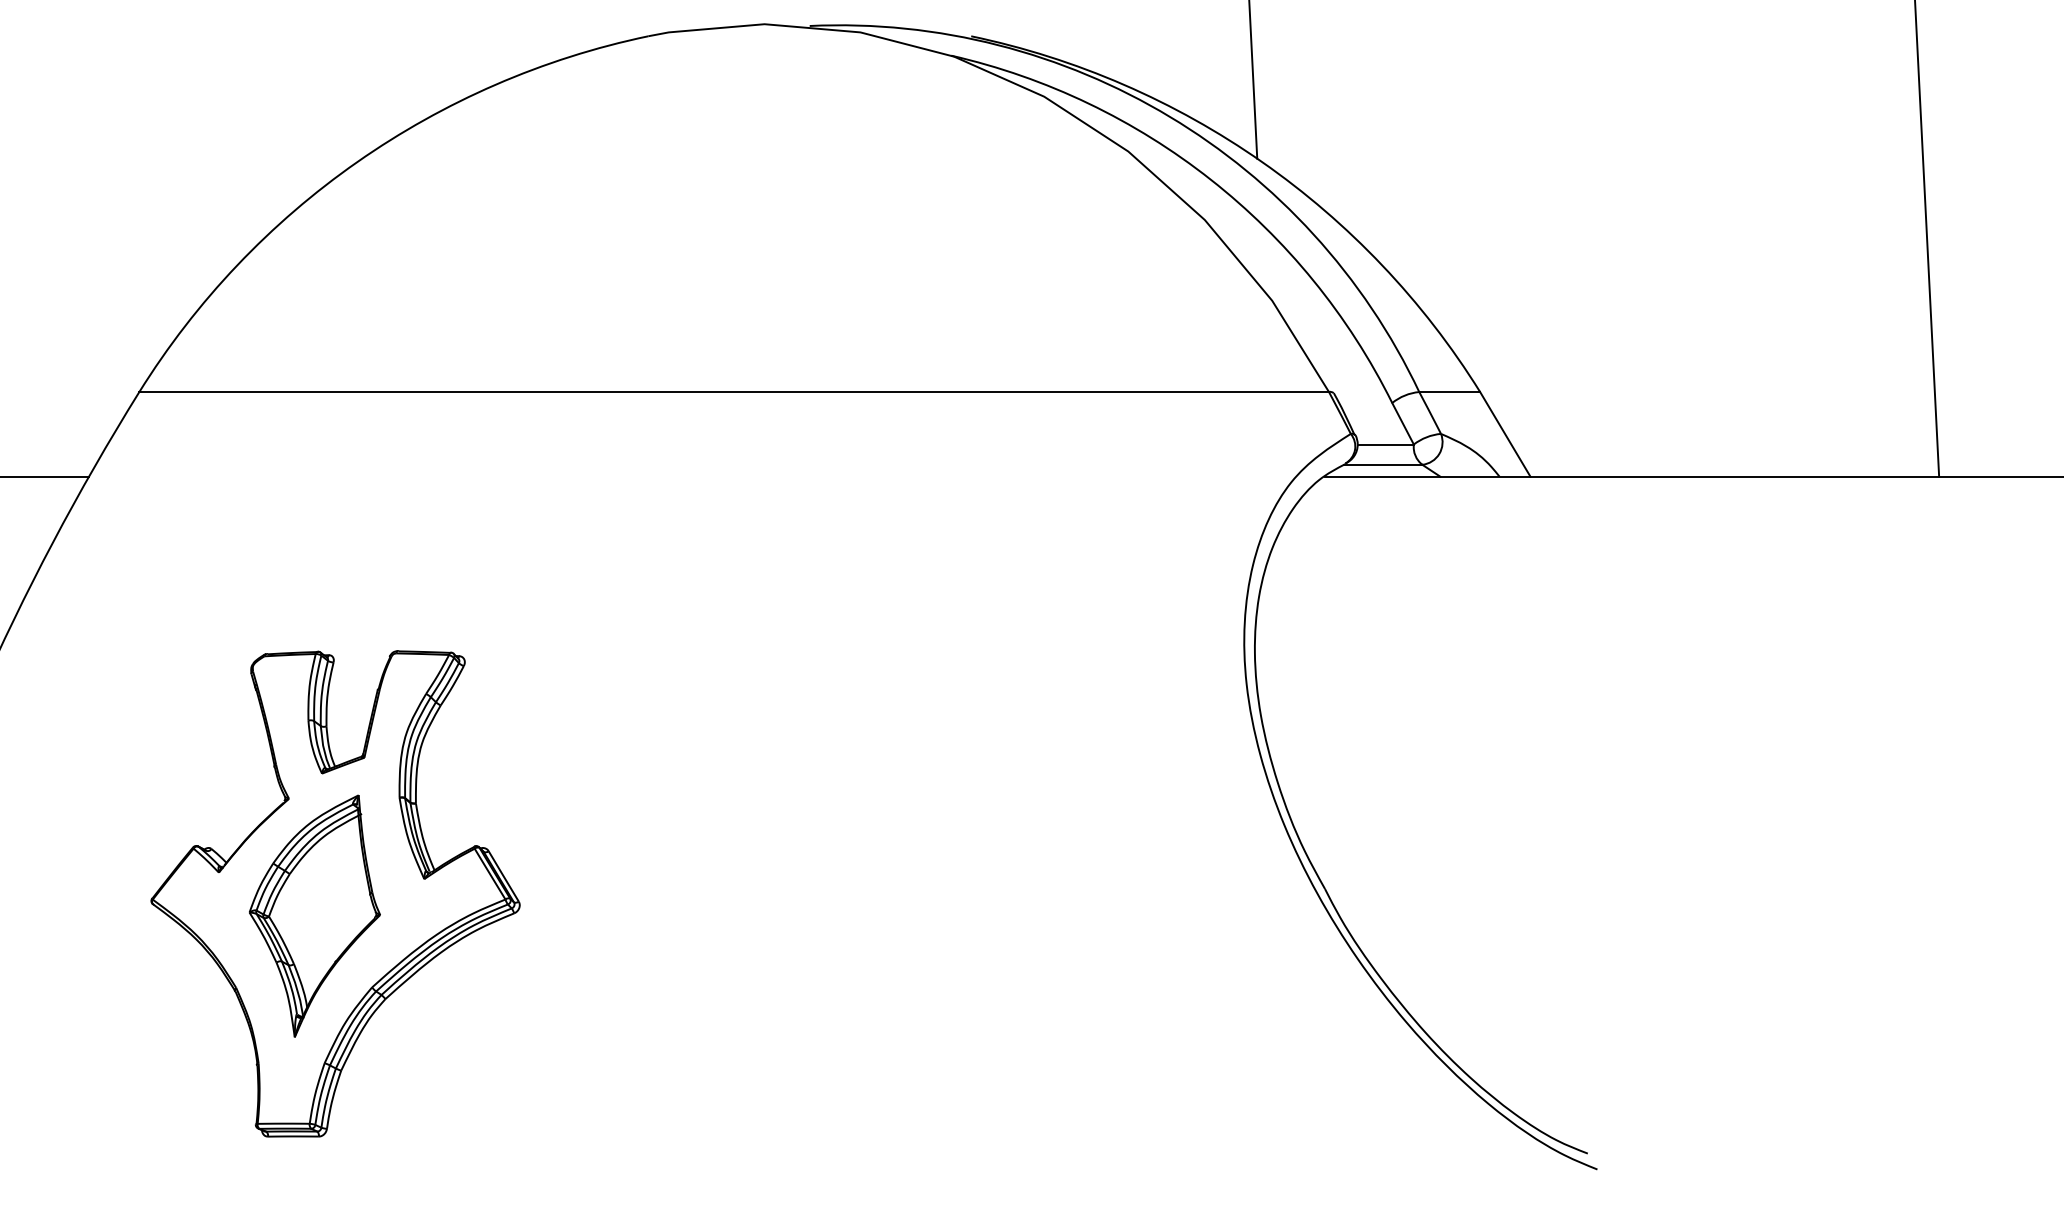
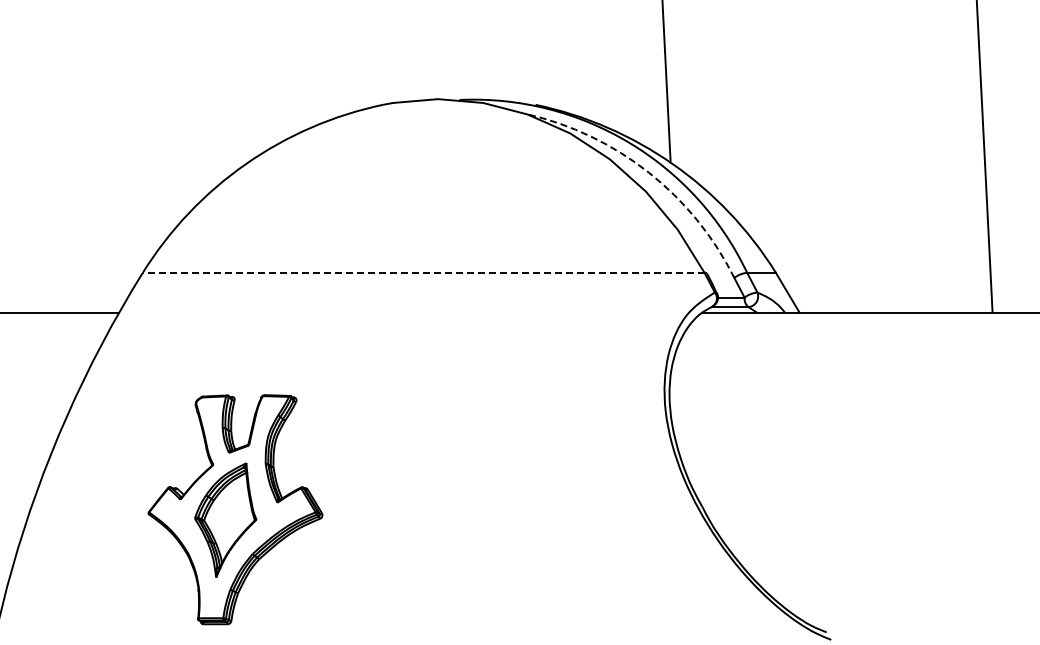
arc: (1210, 179) -> (648, 172), solid -> dashed
line: (733, 391) -> (423, 272), solid -> dashed

